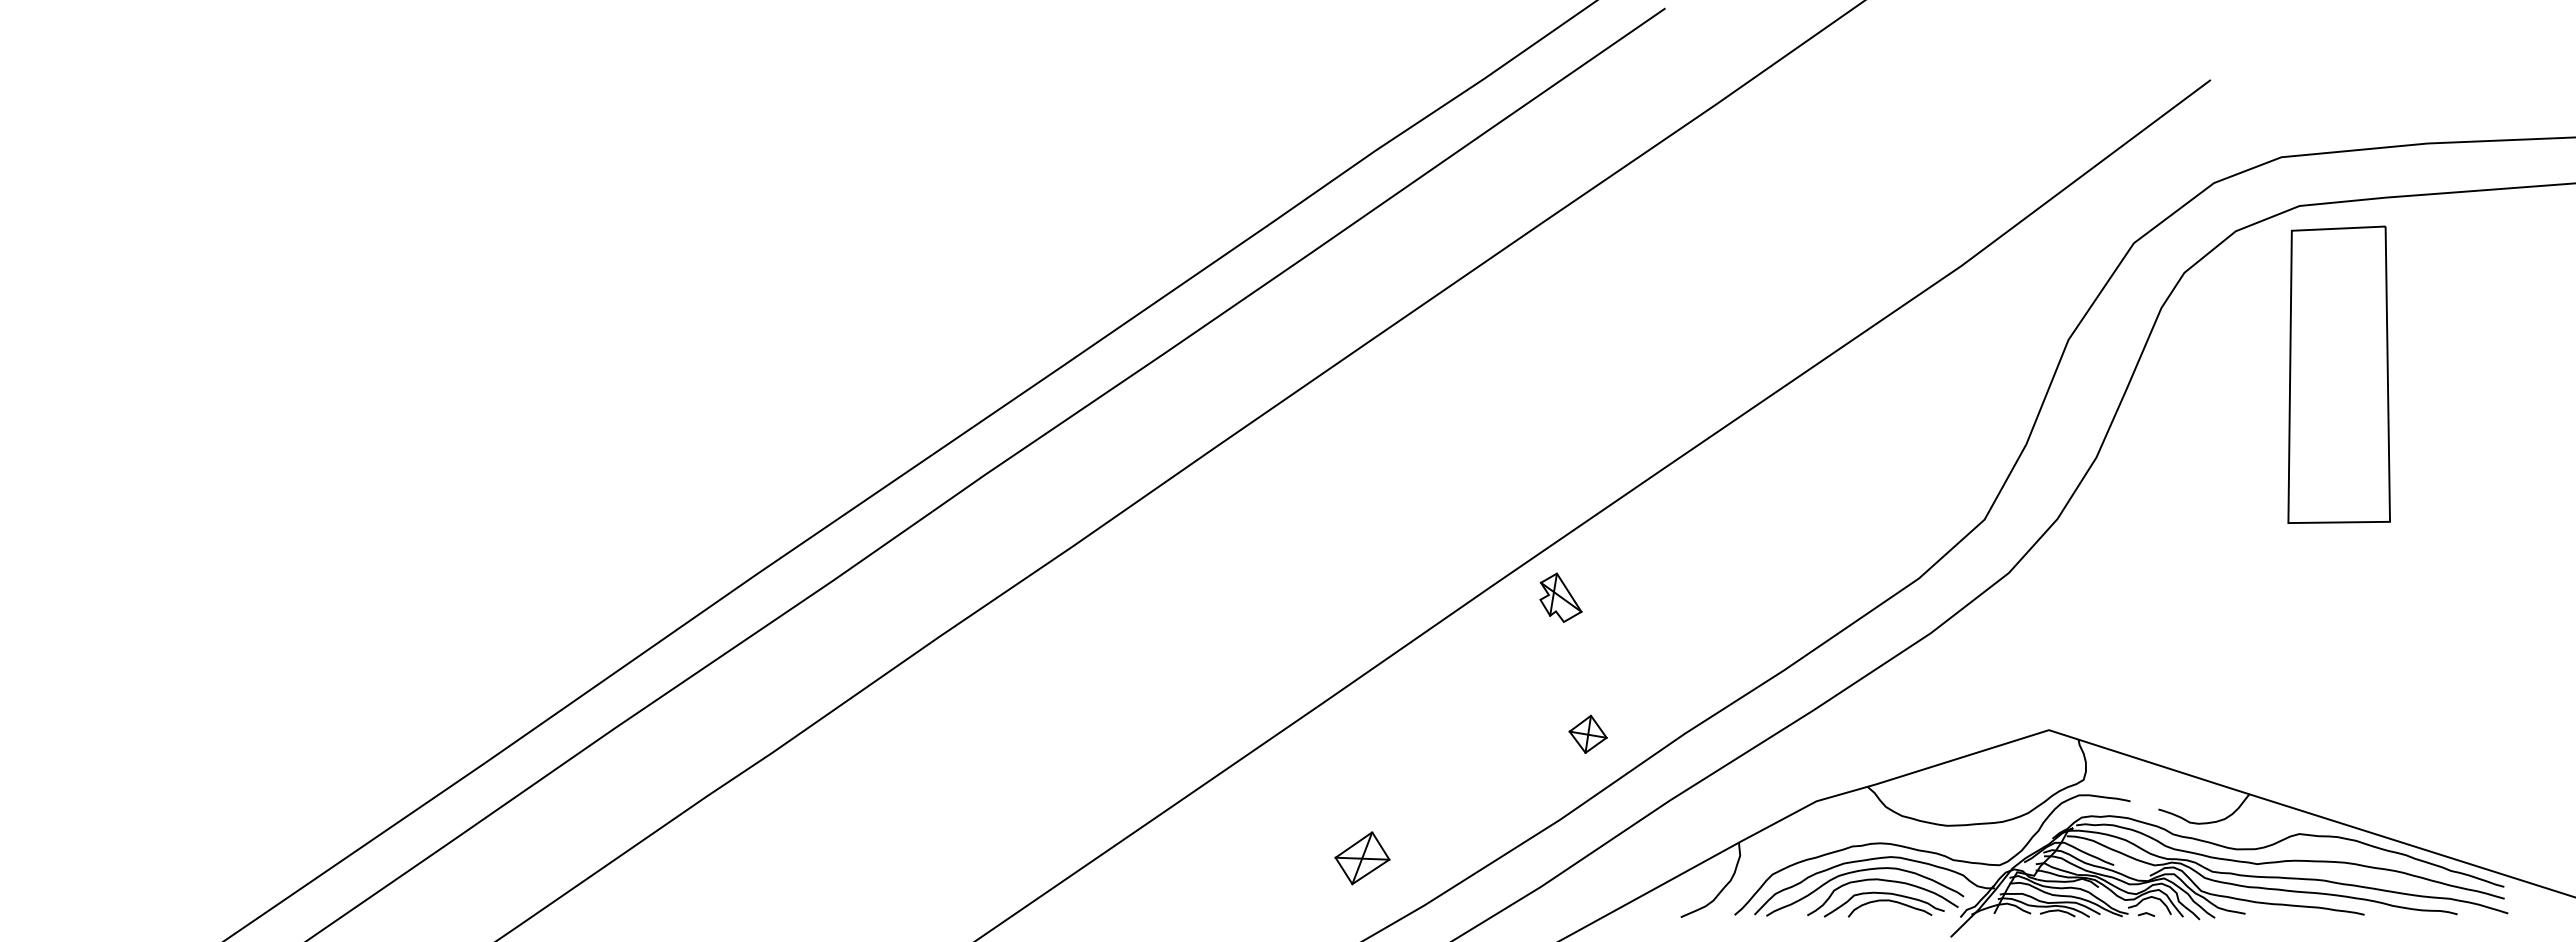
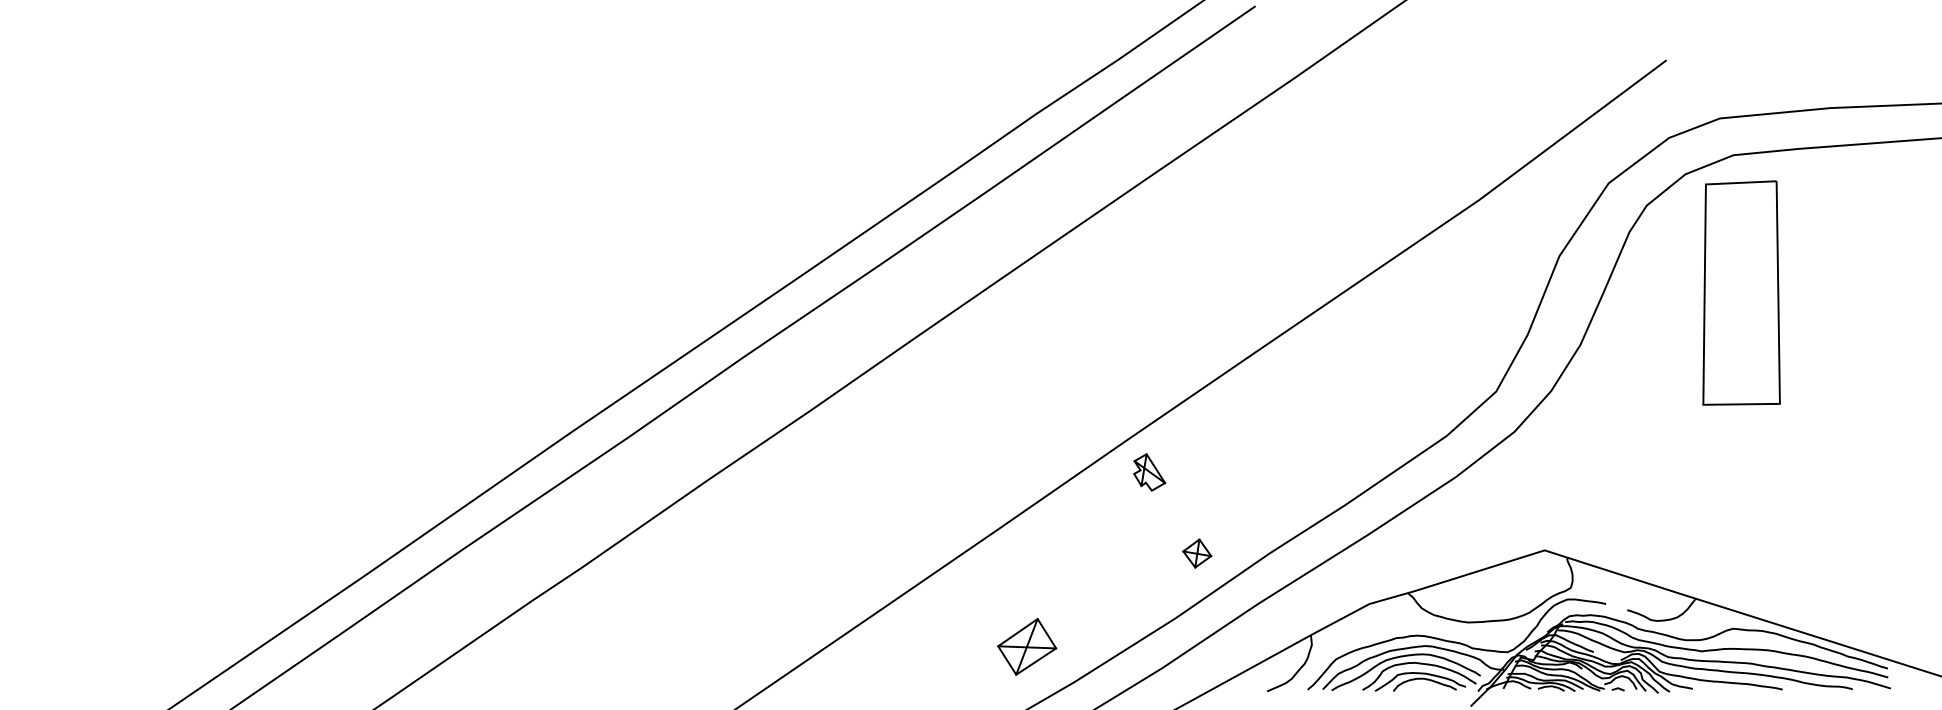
part: (2338, 374) -> (1741, 292), moved
part: (1560, 597) -> (1149, 472), moved
part: (1362, 858) -> (1027, 647), size x1.43

